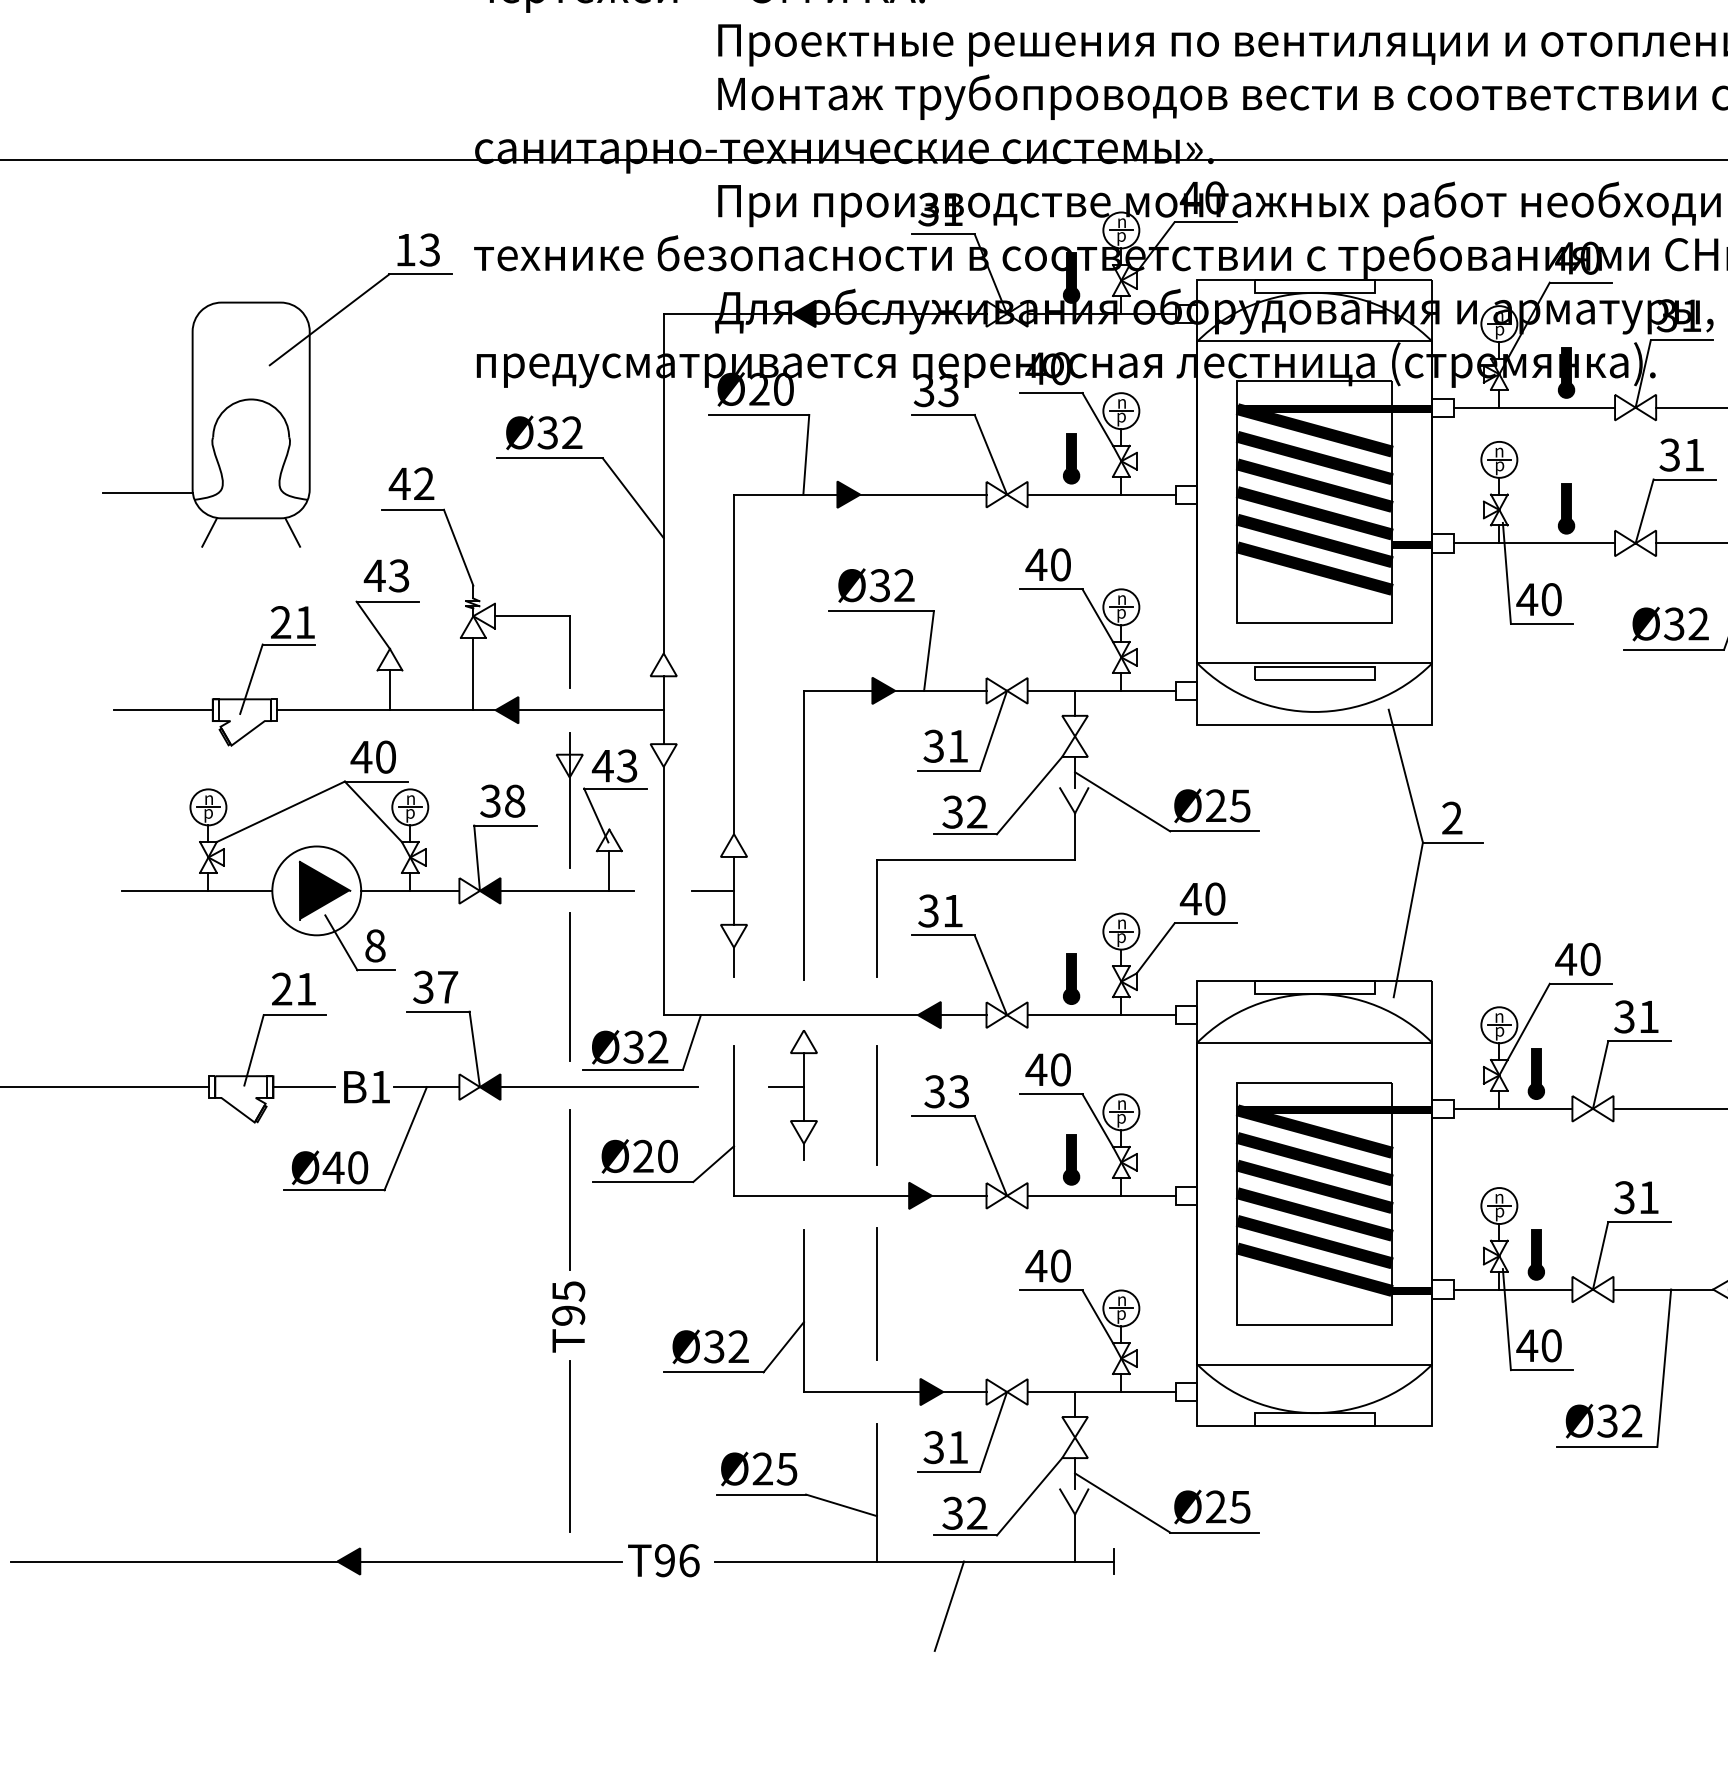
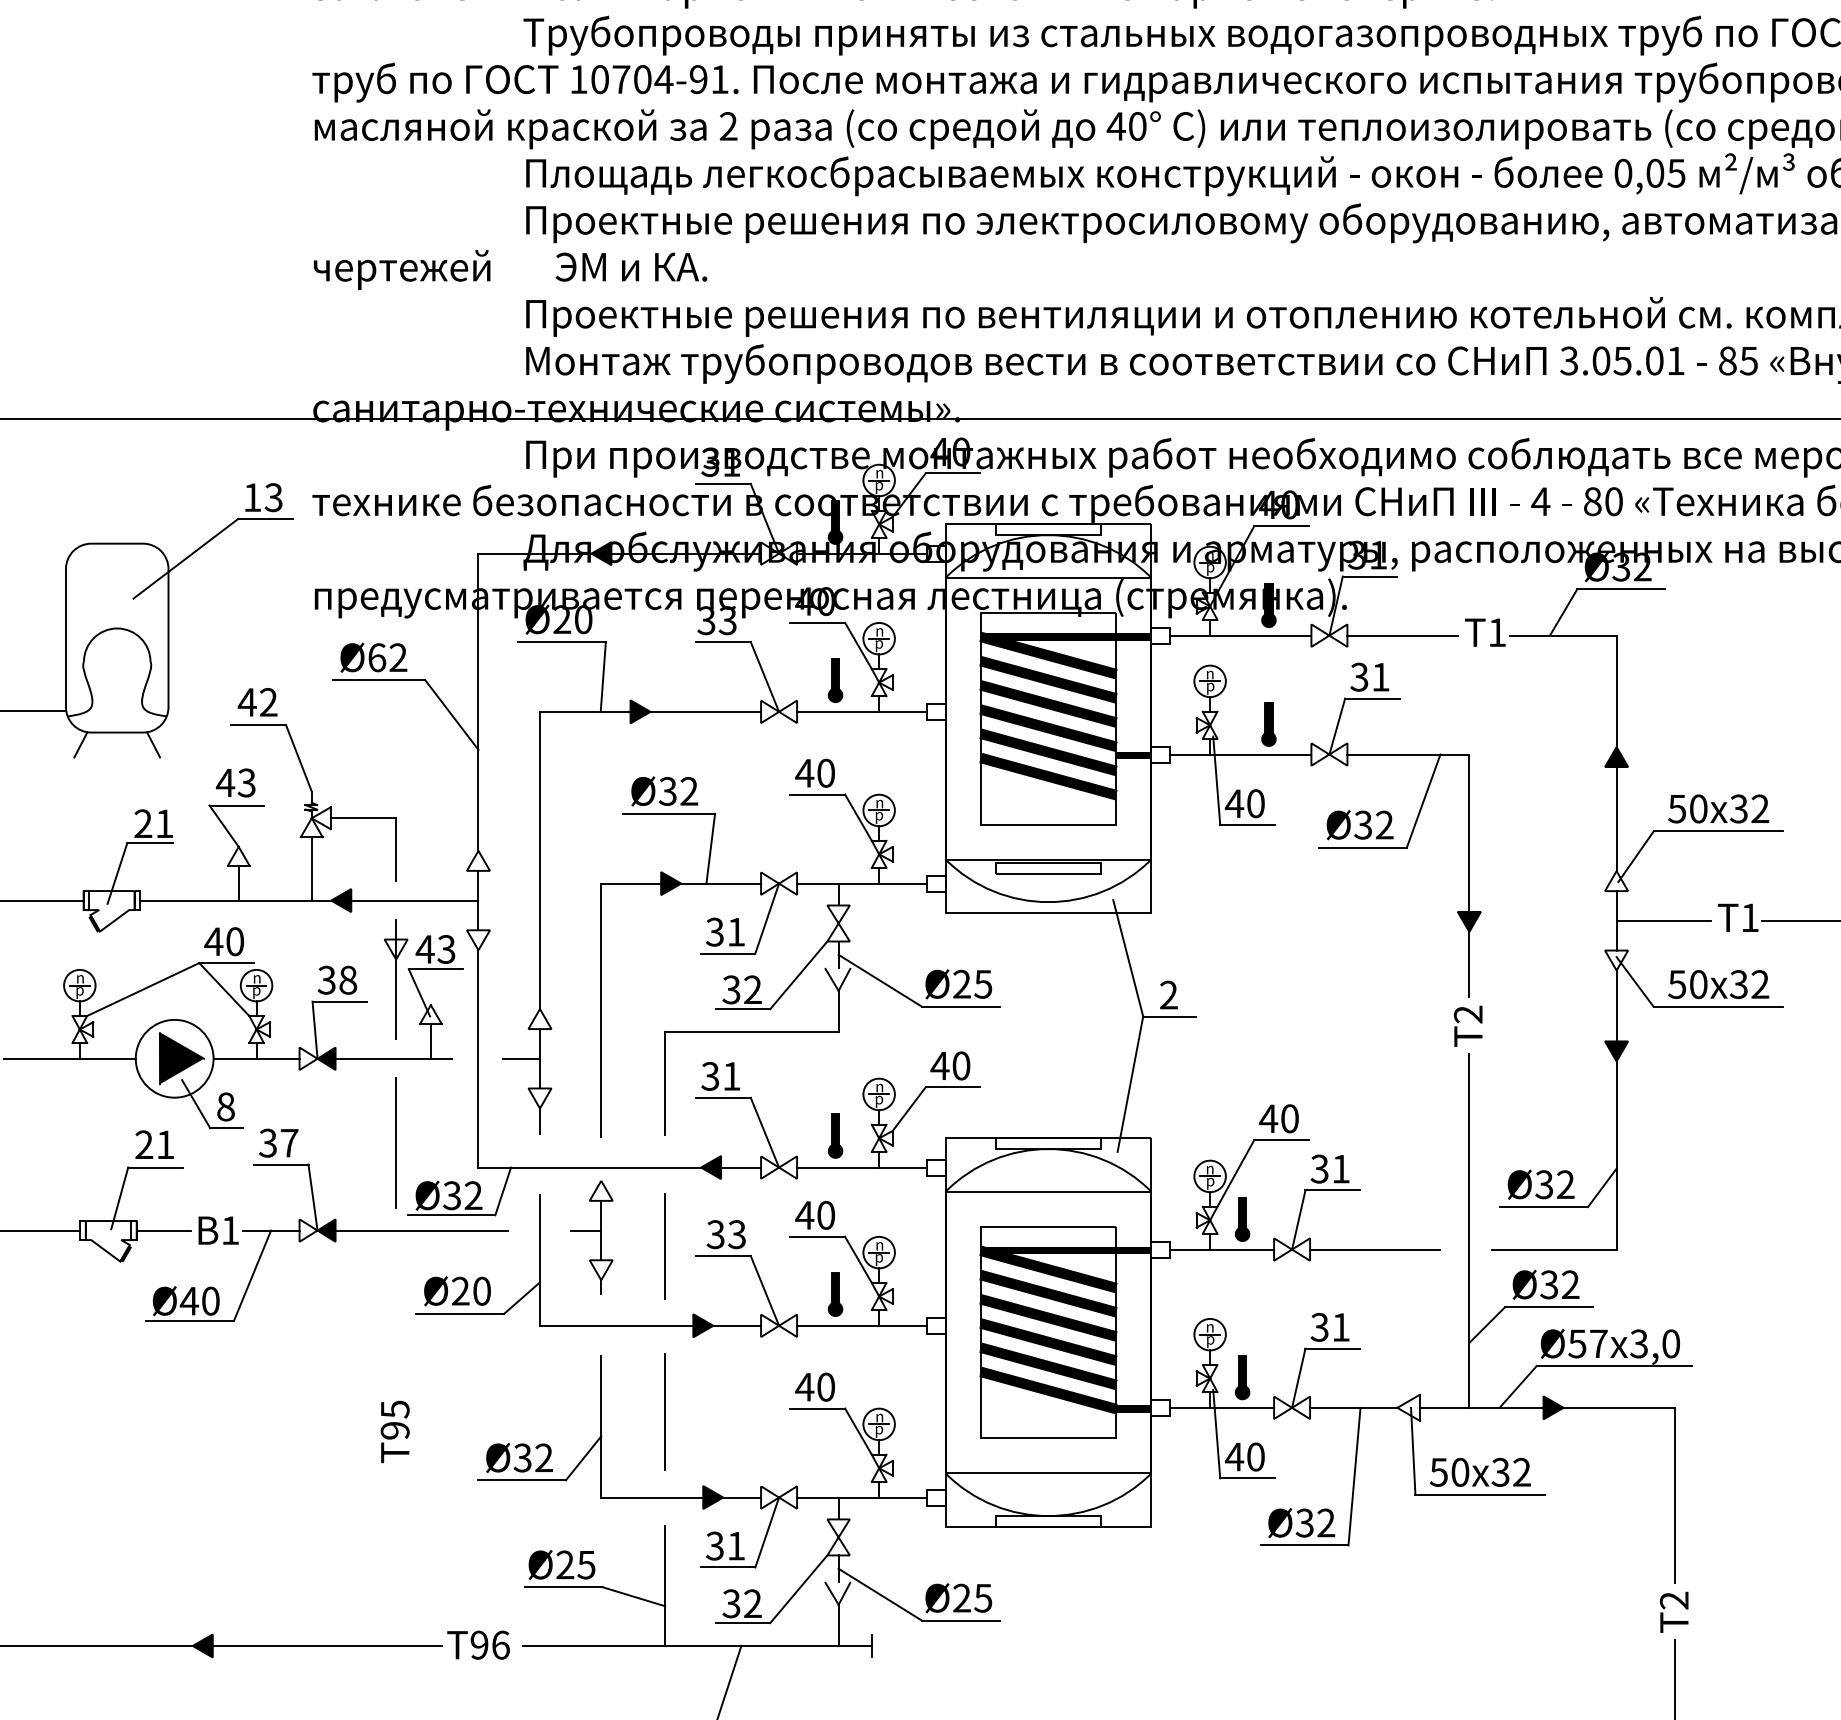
text: (548, 432) -> (377, 657), Ø32 -> Ø62
line: (568, 1189) -> (395, 1320), removed
line: (570, 1445) -> (396, 1544), removed

